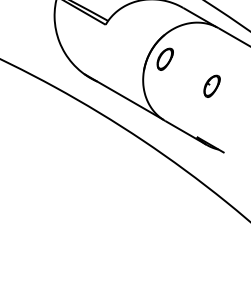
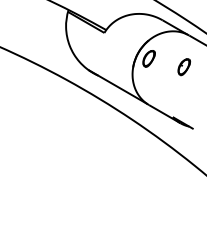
part: (212, 86) -> (184, 67), moved

